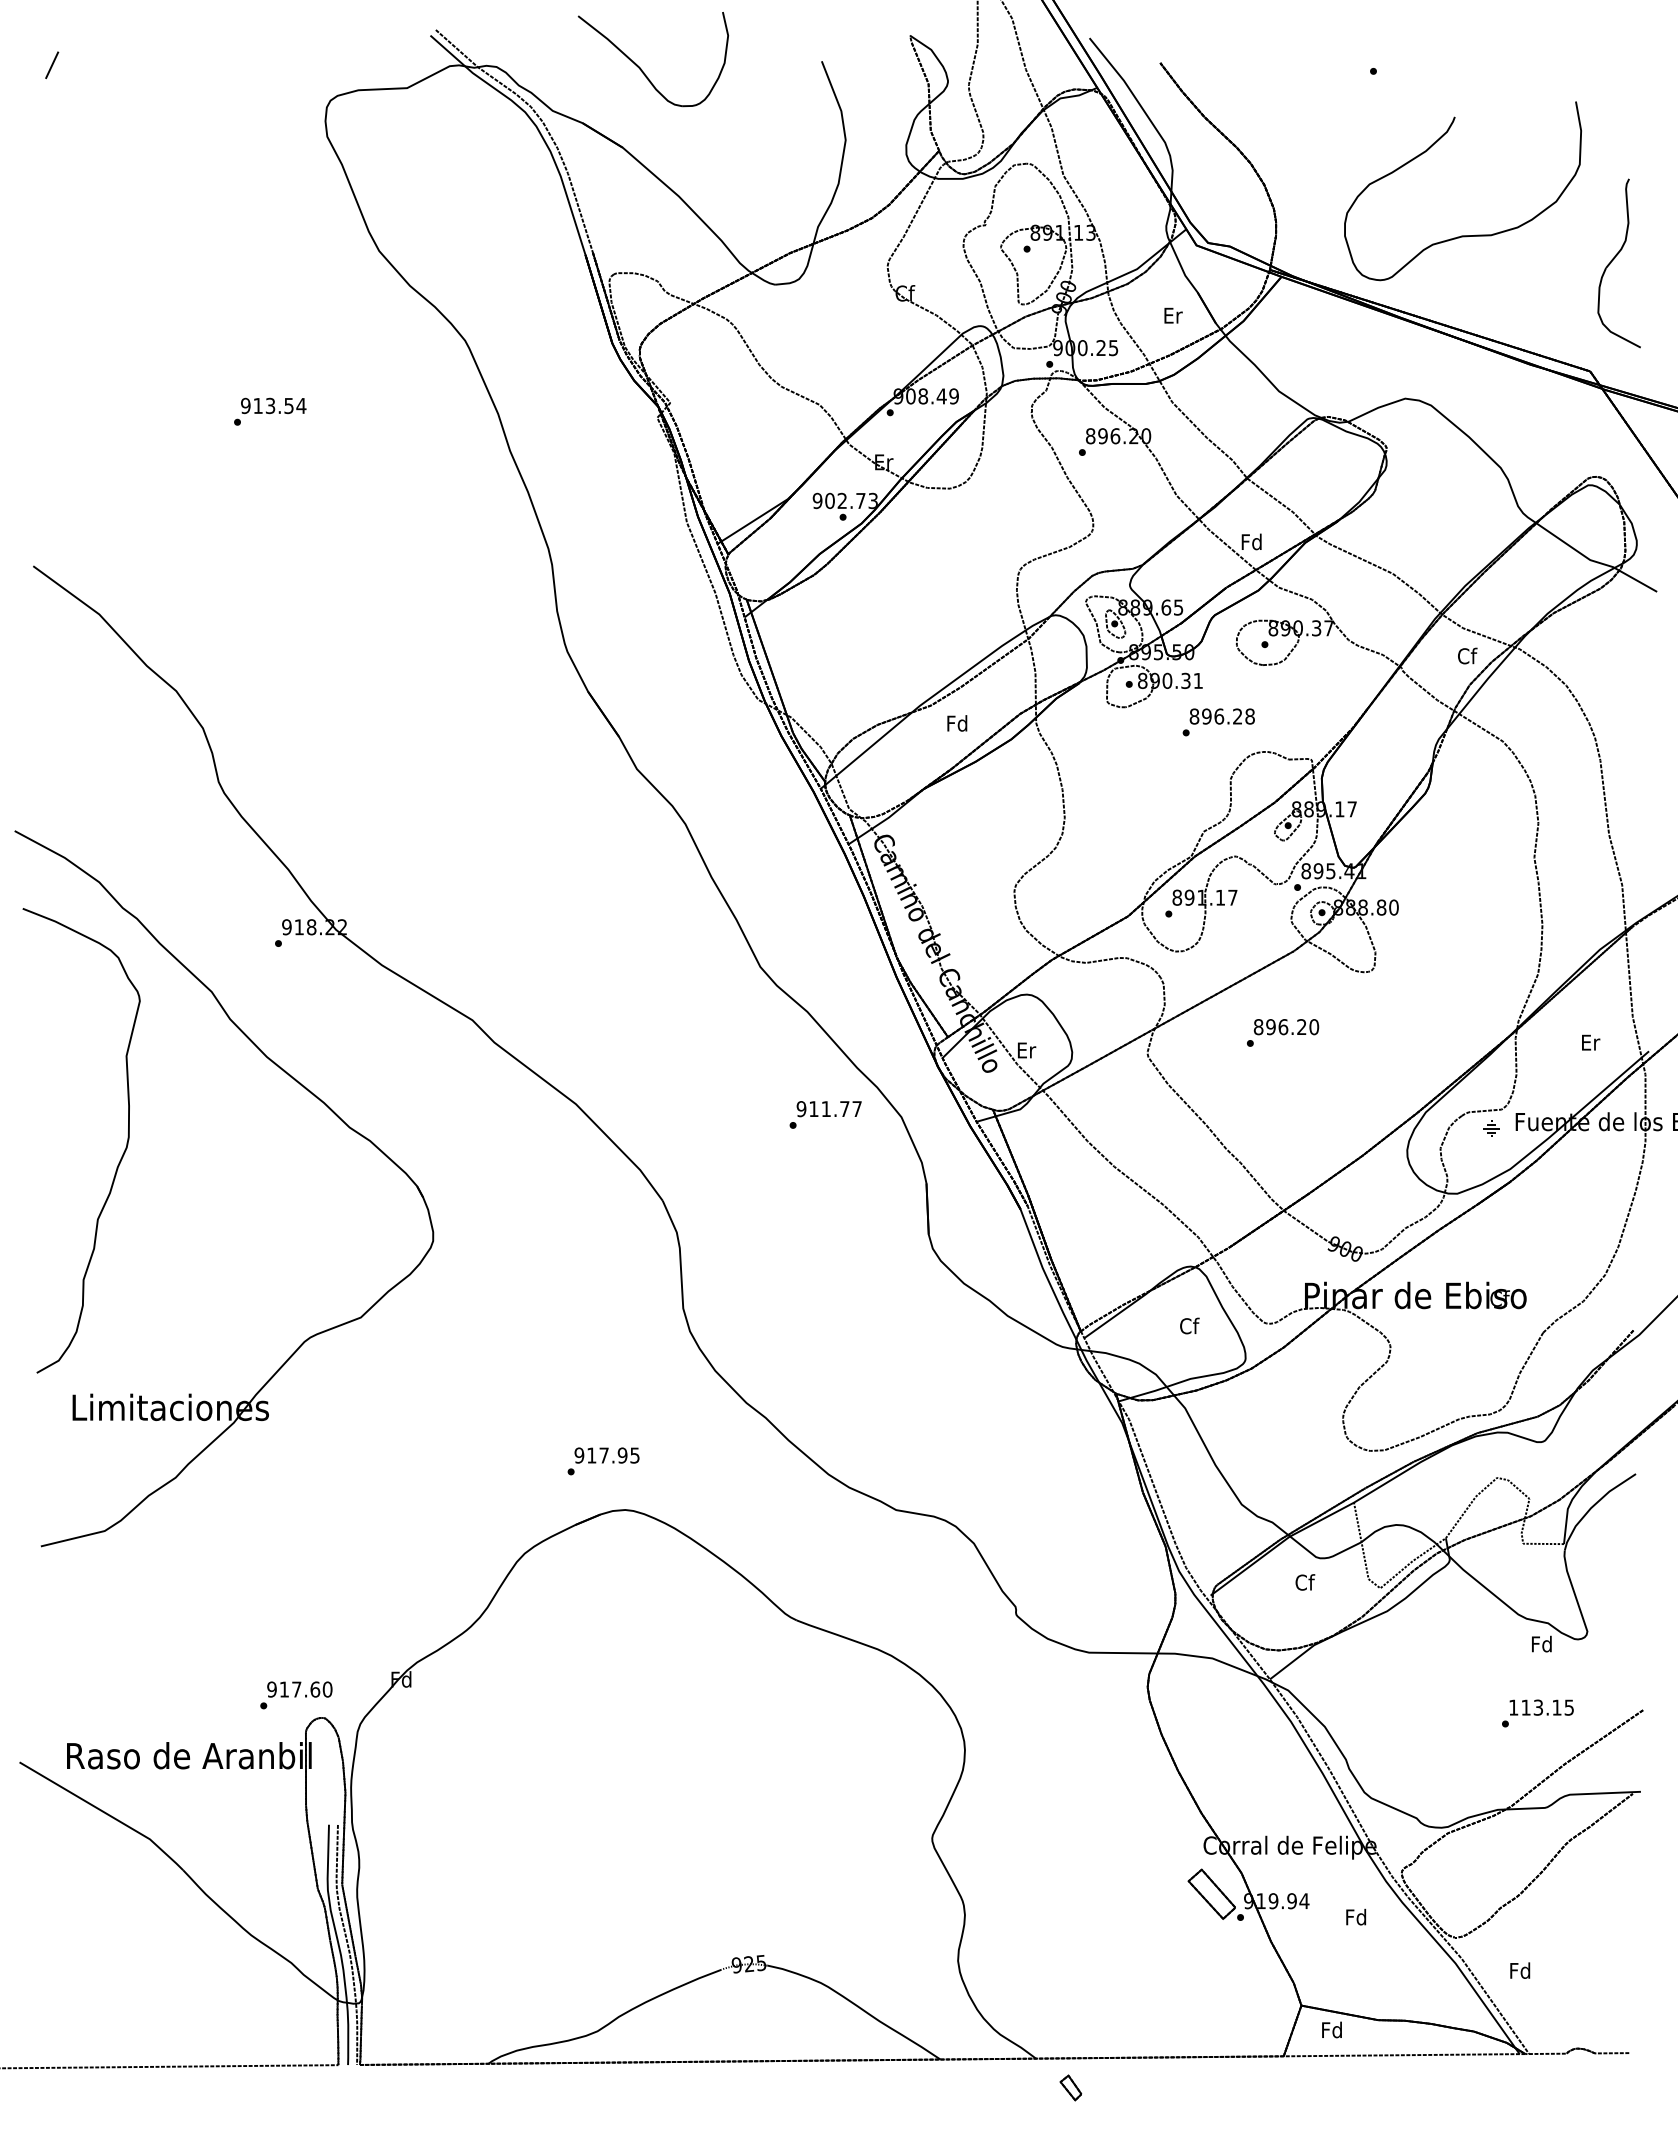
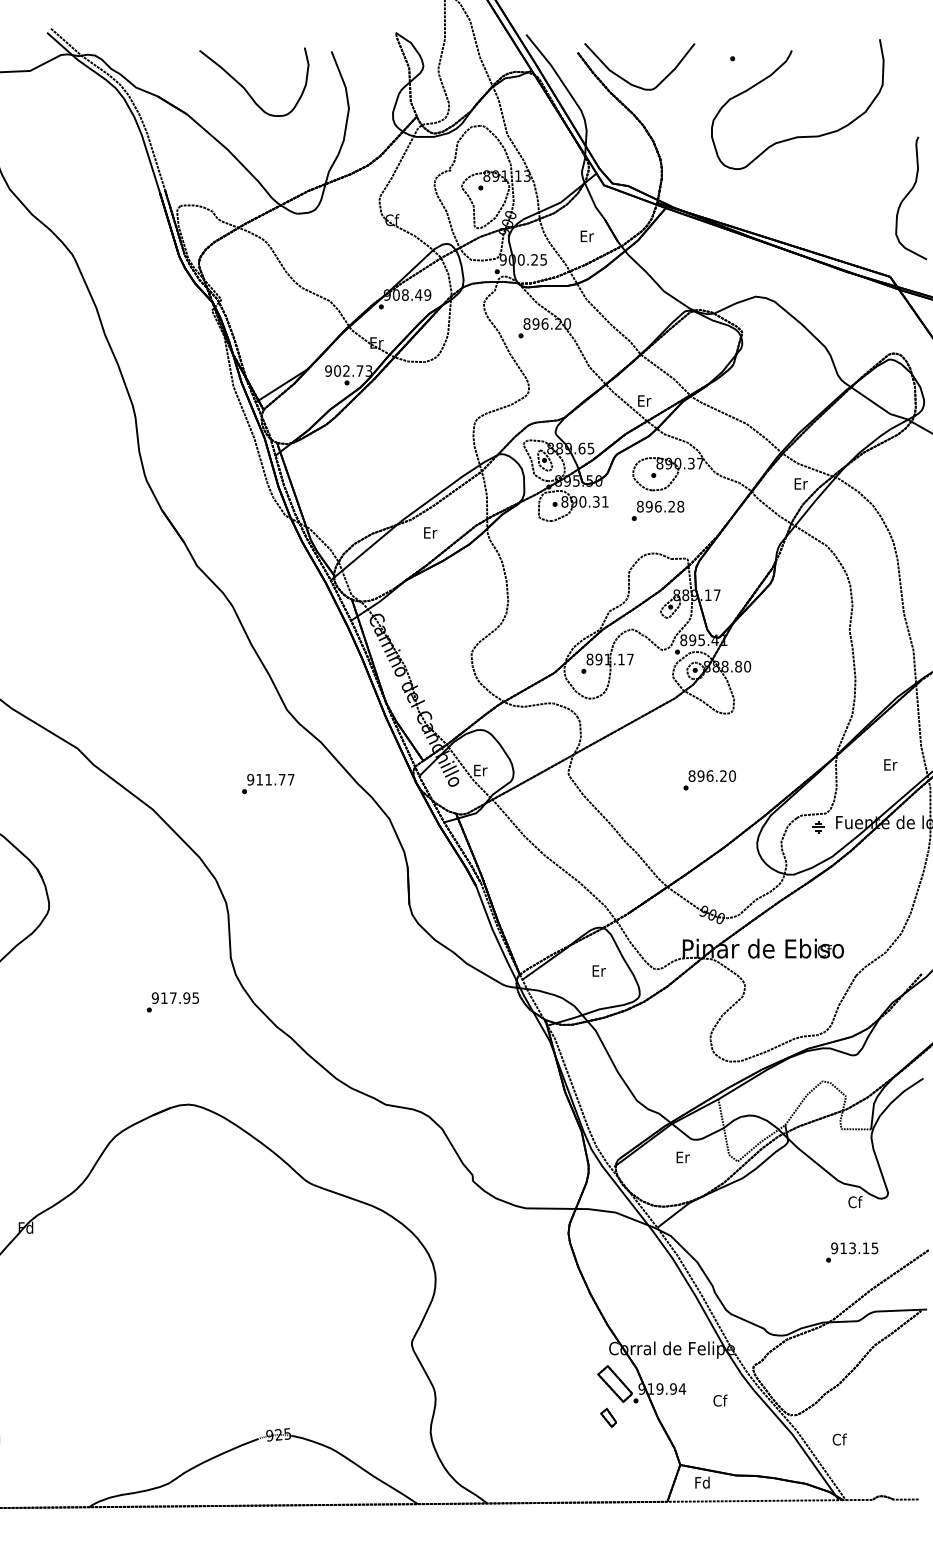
part: (641, 68) -> (245, 88), moved
curve: (1229, 102) -> (627, 81), added
curve: (1462, 235) -> (797, 136), moved
text: (1251, 541) -> (643, 400), Fd -> Er
text: (1467, 655) -> (801, 483), Cf -> Er
text: (1218, 722) -> (657, 511), moved
text: (957, 723) -> (430, 532), Fd -> Er
text: (1283, 1032) -> (710, 780), moved
text: (825, 1114) -> (268, 783), moved
text: (1189, 1325) -> (598, 970), Cf -> Er
text: (603, 1461) -> (172, 1002), moved
text: (1305, 1582) -> (683, 1157), Cf -> Er
text: (1542, 1644) -> (855, 1202), Fd -> Cf
text: (1513, 1707) -> (834, 1248), 113.15 -> 913.15
text: (1356, 1917) -> (720, 1400), Fd -> Cf
text: (1520, 1970) -> (839, 1439), Fd -> Cf
part: (1070, 2087) -> (608, 1417), moved

